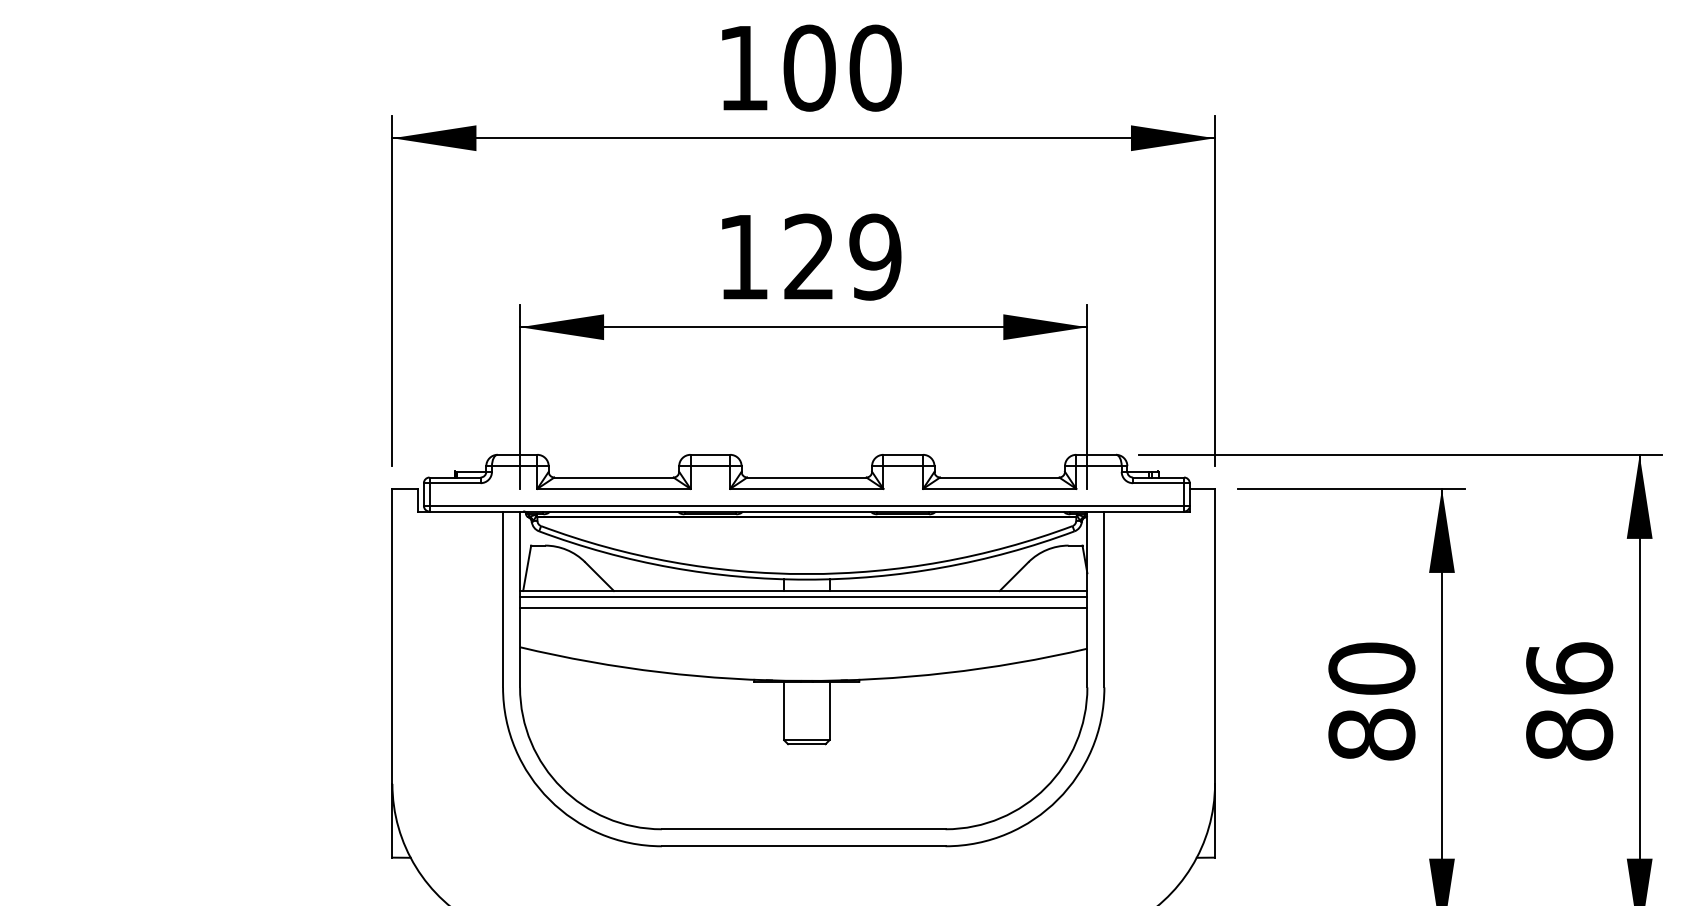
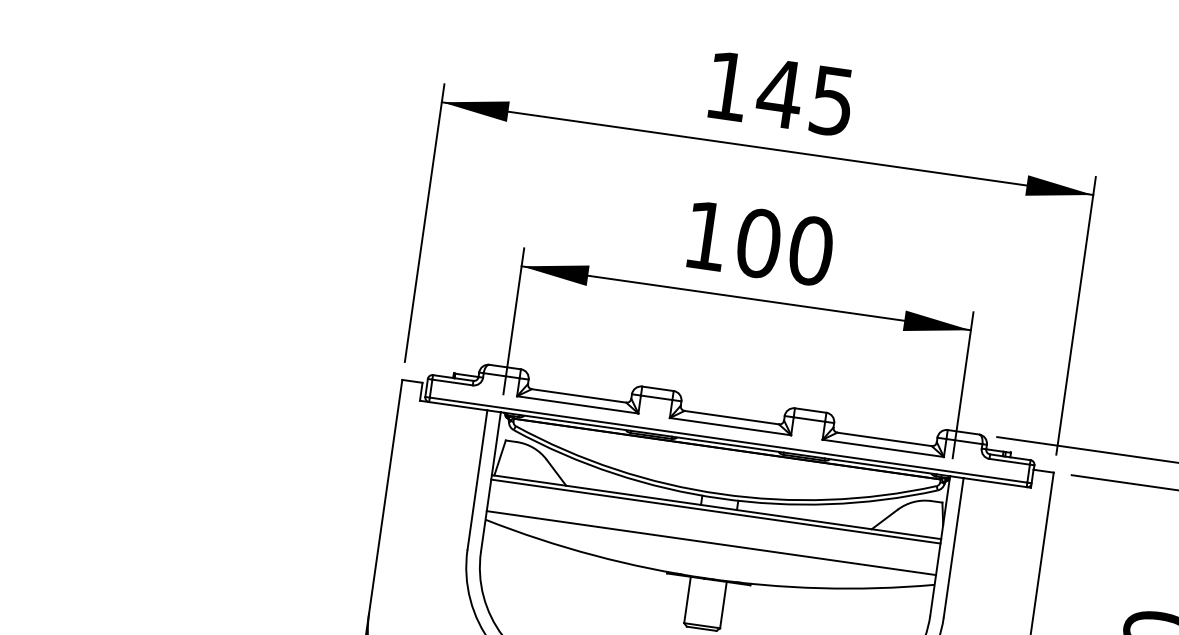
text: (841, 67) -> (805, 96), 100 -> 145
text: (842, 256) -> (784, 246), 129 -> 100
line: (803, 608) -> (711, 543), moved

